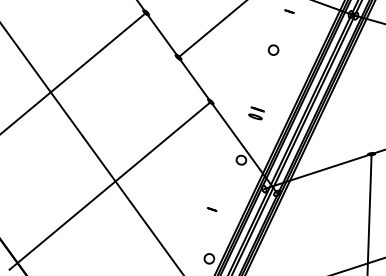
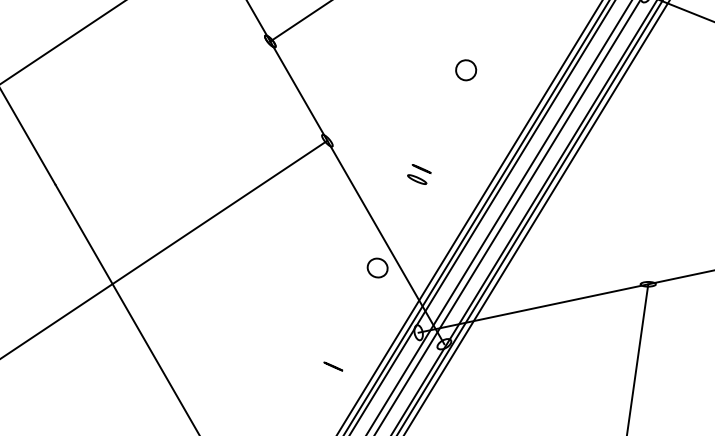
part: (273, 49) -> (466, 68), moved
part: (256, 113) -> (419, 174), size x0.71
curve: (211, 209) -> (331, 366), moved

